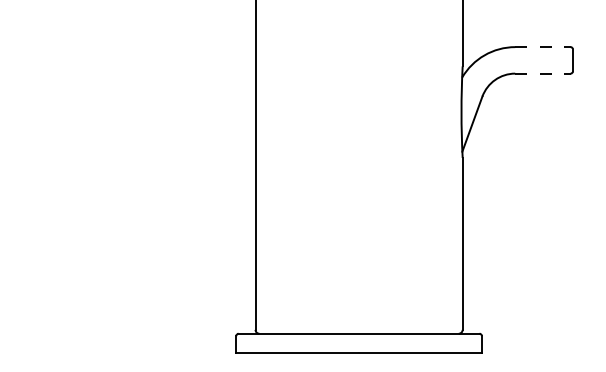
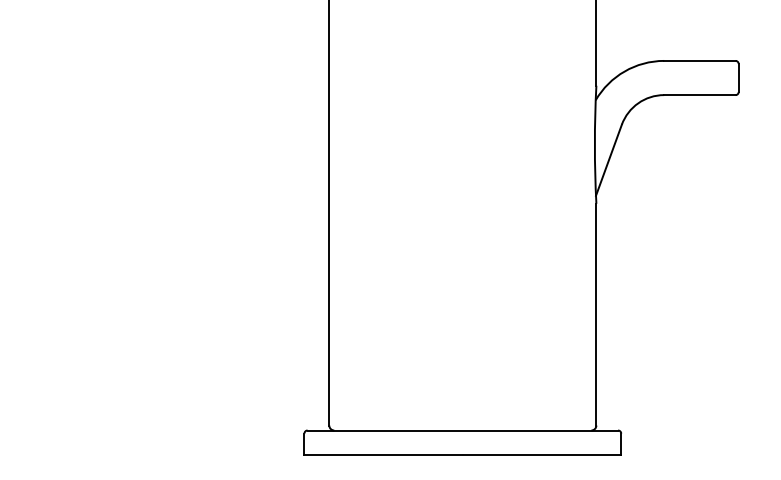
line: (542, 46) -> (699, 60), dashed -> solid
line: (542, 73) -> (699, 95), dashed -> solid

